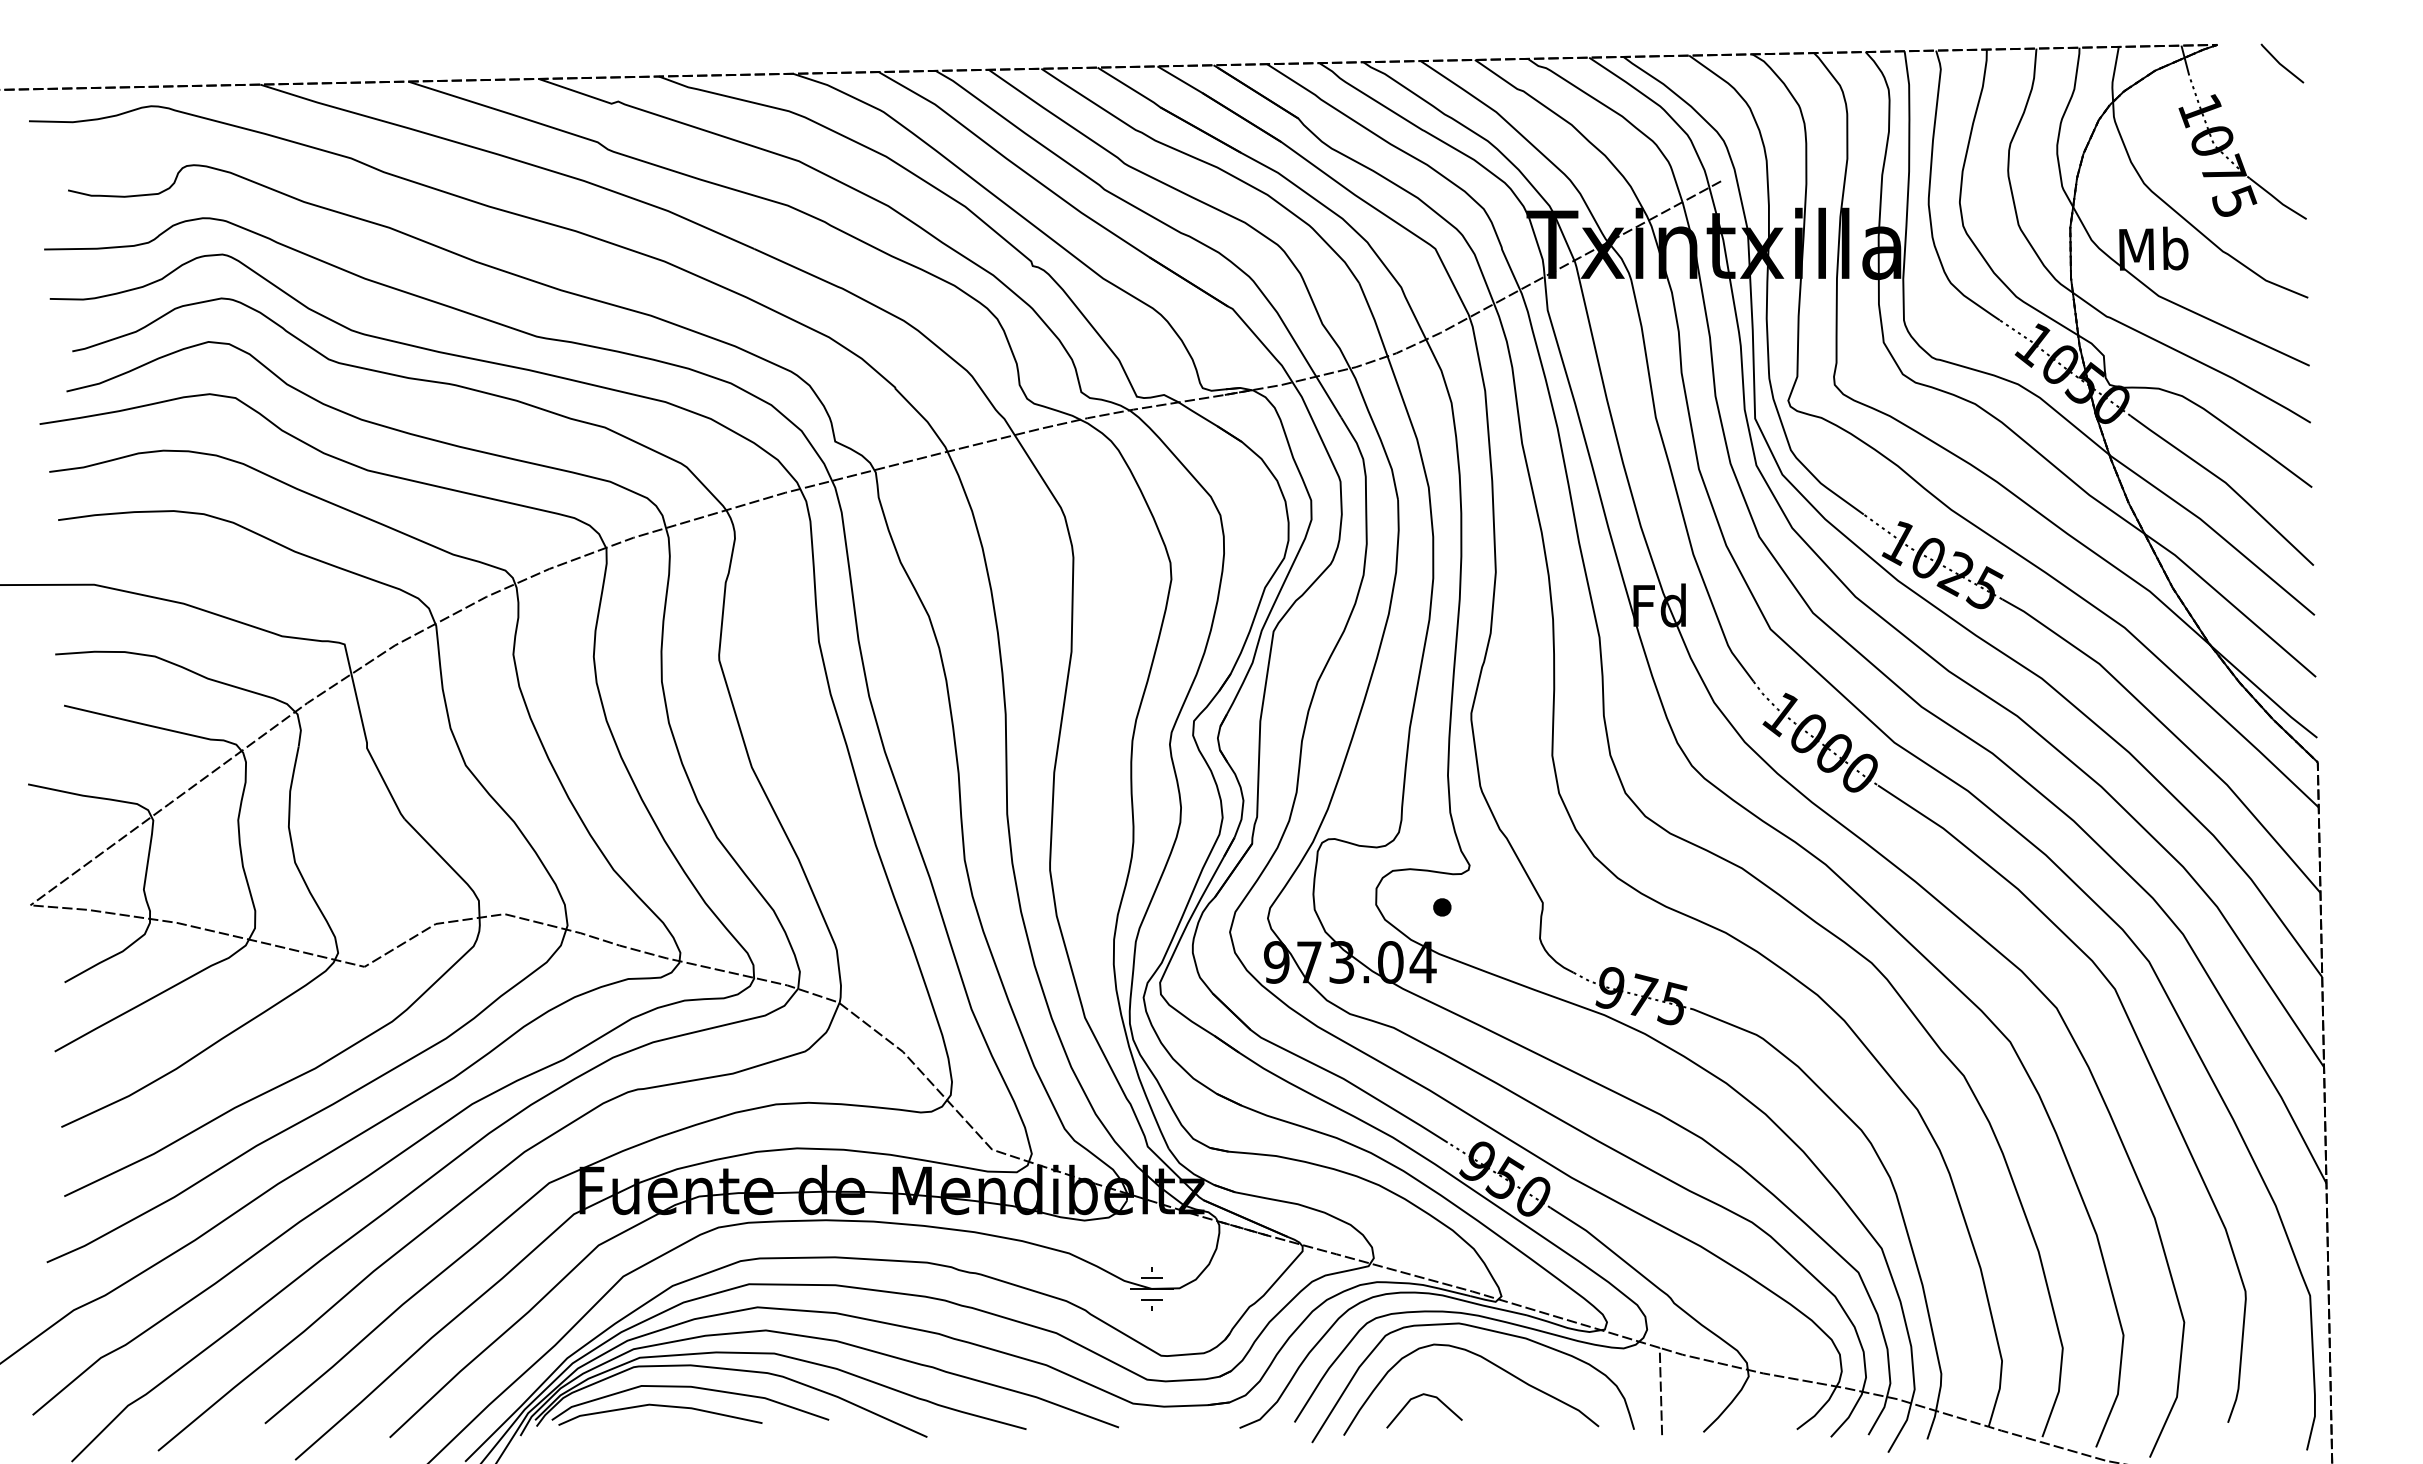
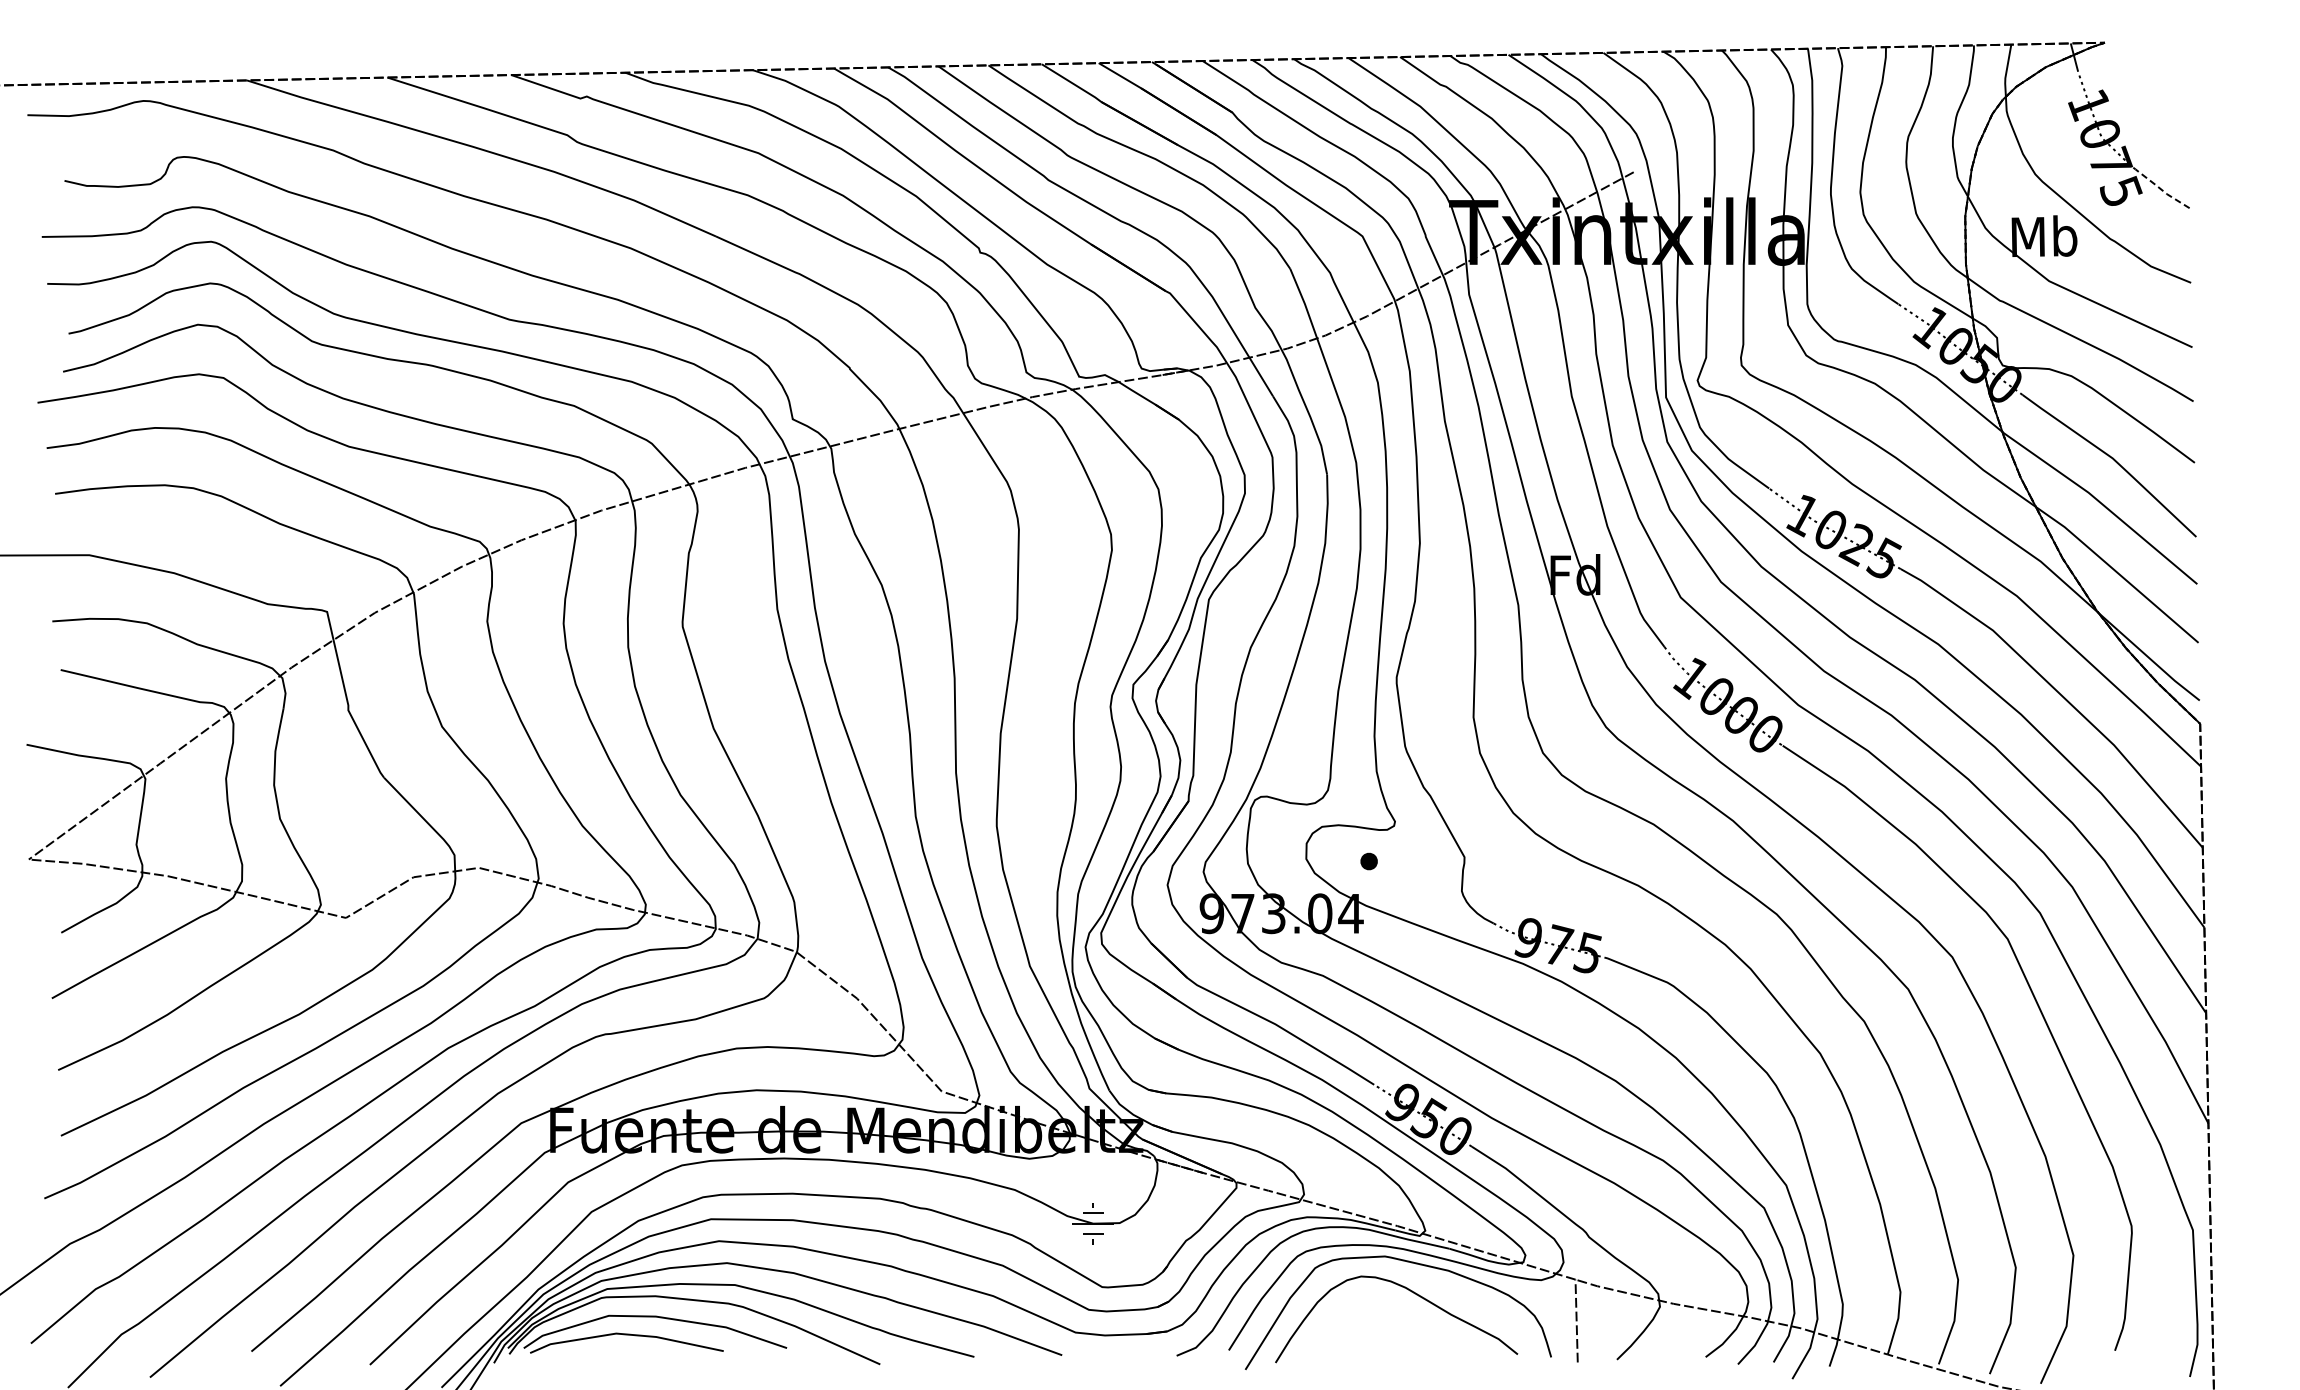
line: (2281, 63) -> (2165, 60), removed
line: (2277, 199) -> (2161, 189), solid -> dashed
curve: (1418, 1397) -> (1346, 1326), removed

